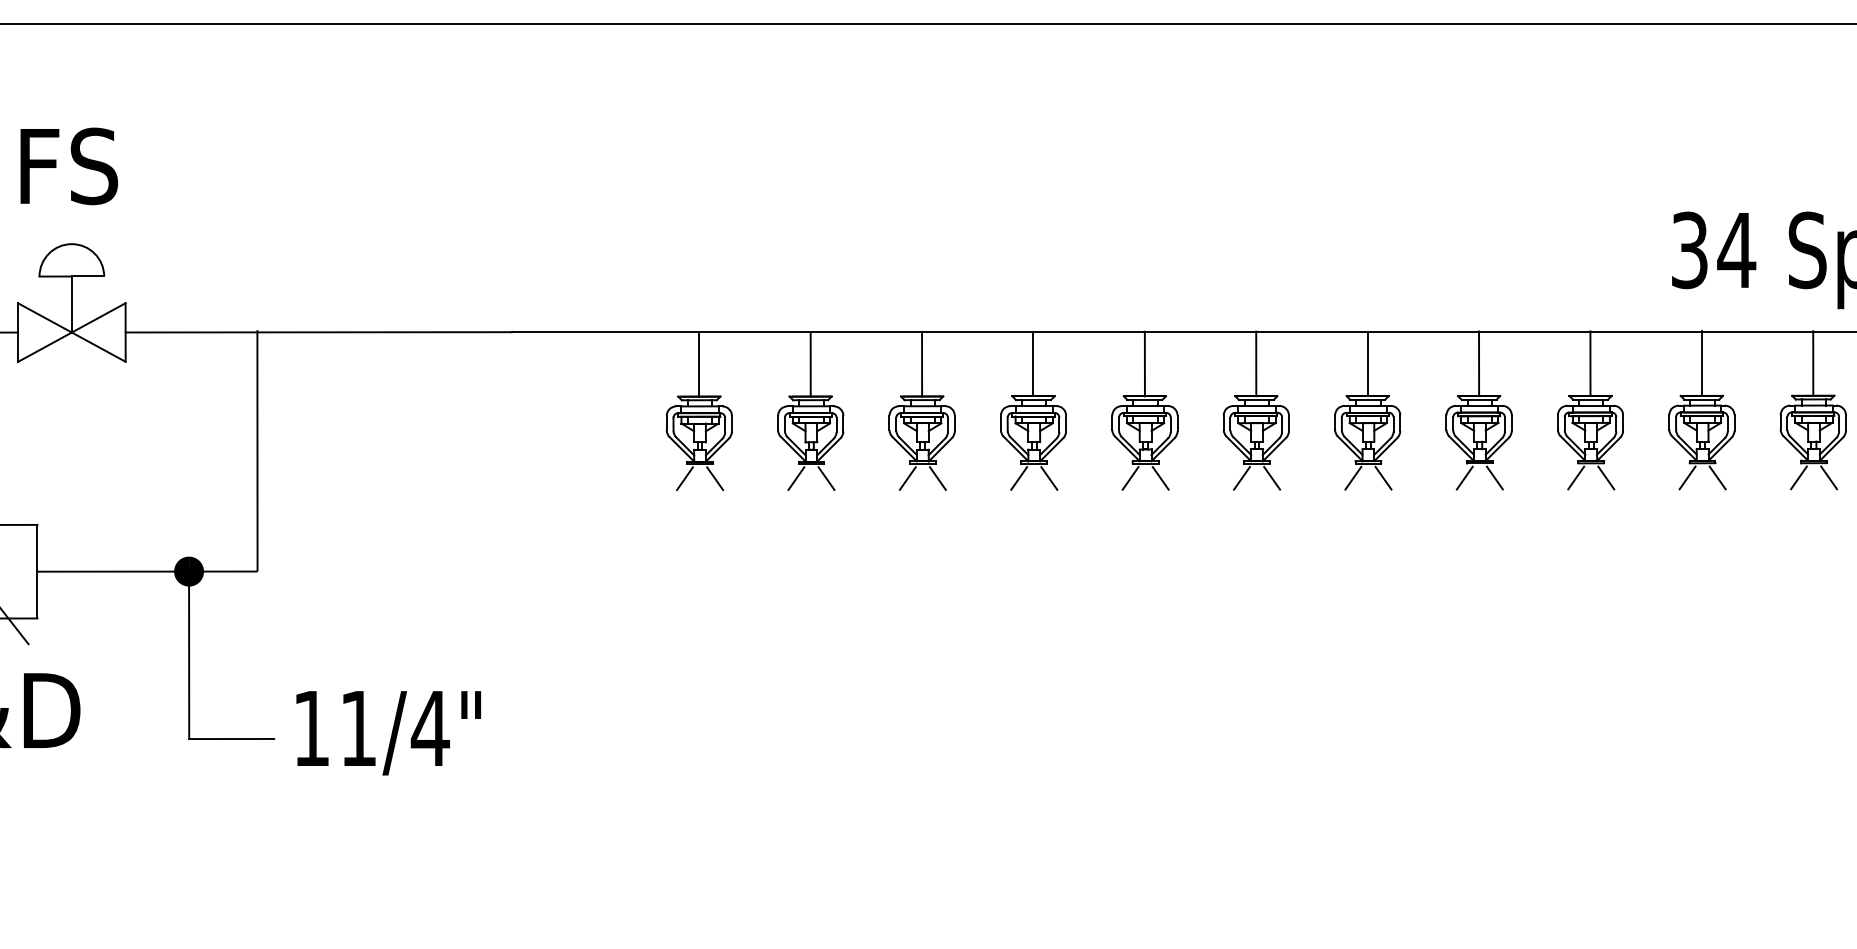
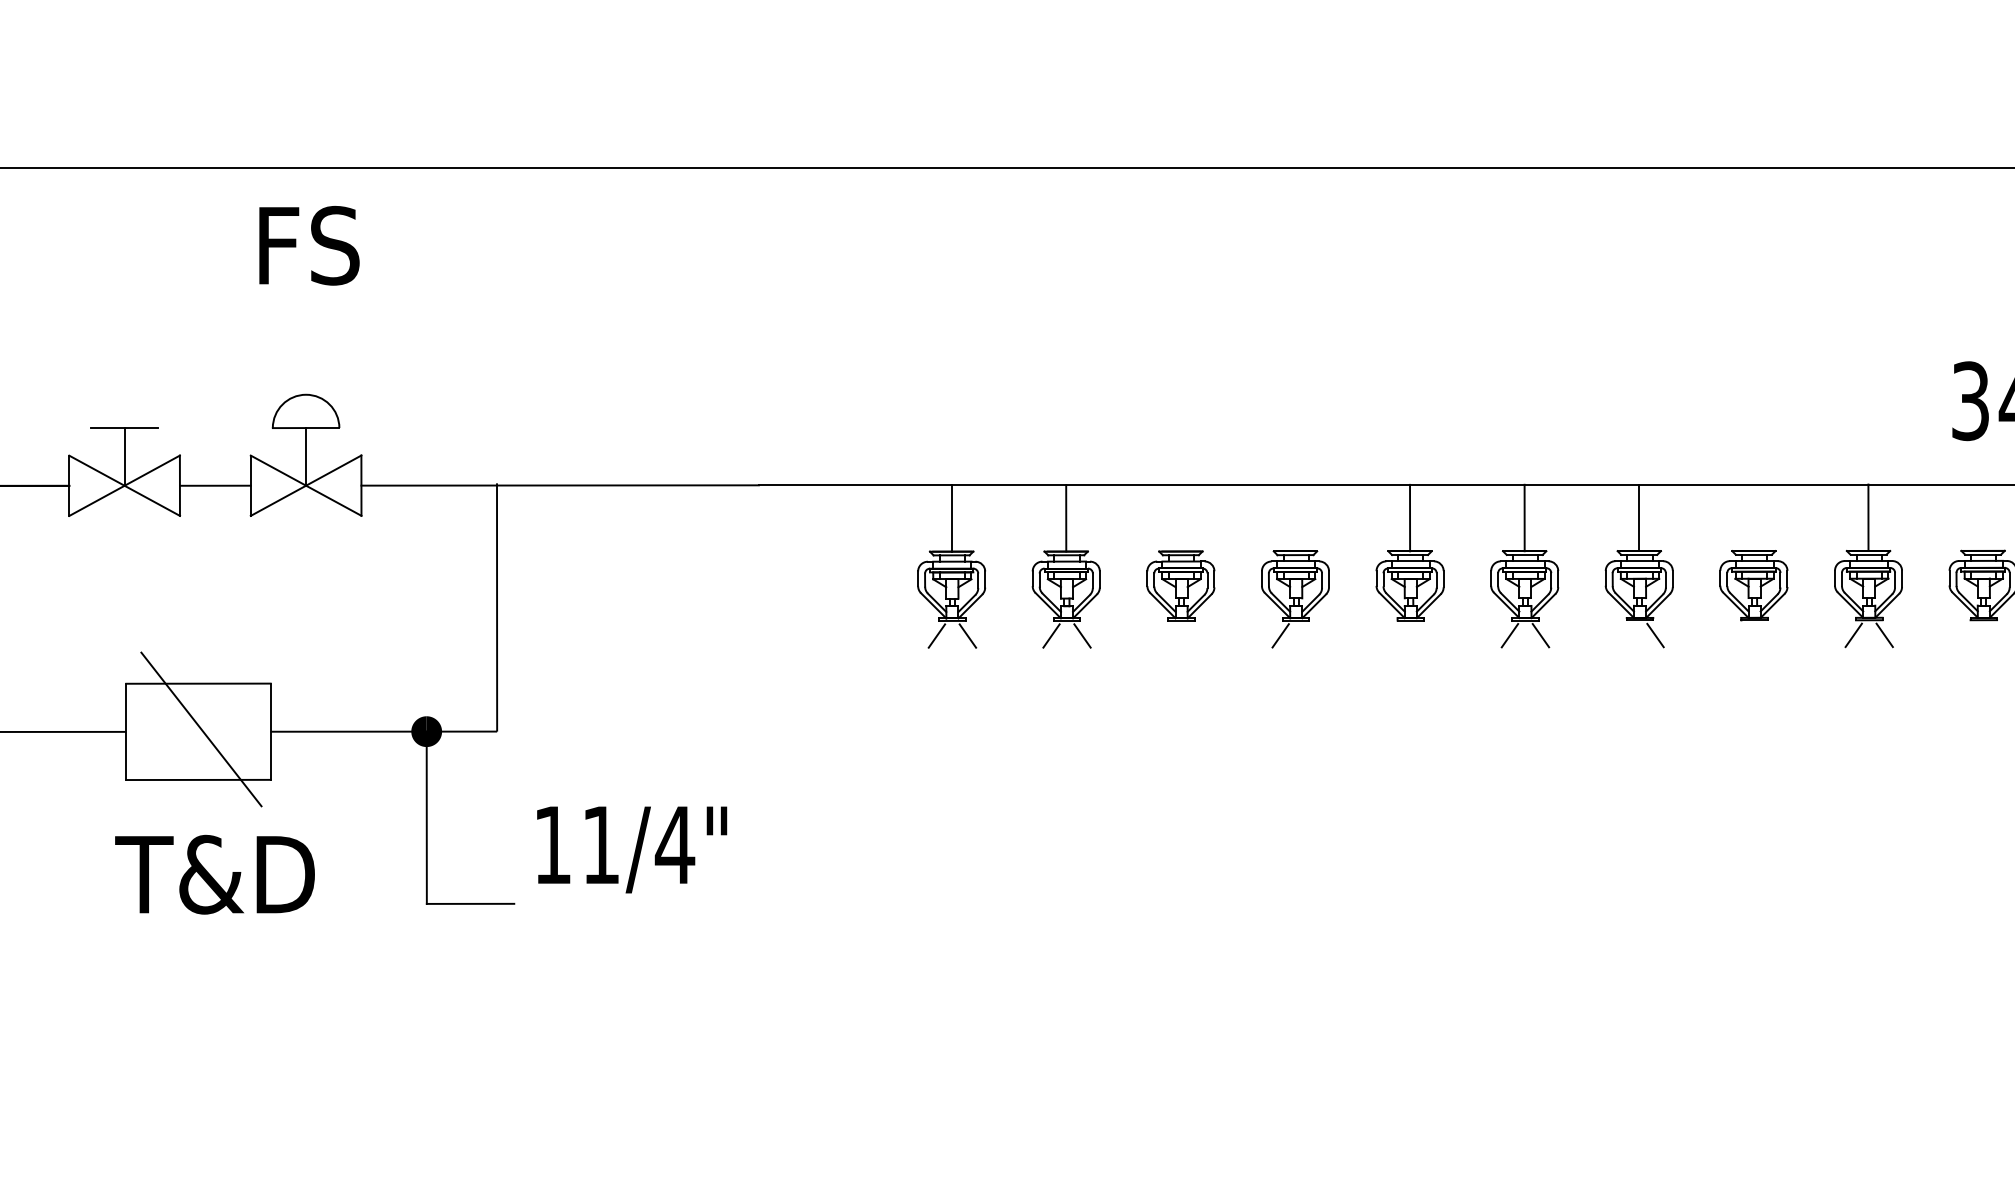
text: (69, 166) -> (309, 245), moved
line: (1033, 363) -> (1295, 517), removed
line: (1478, 363) -> (1753, 517), removed
line: (1702, 363) -> (1983, 517), removed
line: (921, 364) -> (1180, 518), removed
line: (1687, 477) -> (1968, 634), removed
line: (1717, 477) -> (1999, 634), removed
line: (907, 478) -> (1165, 635), removed
line: (937, 478) -> (1196, 635), removed
line: (1049, 478) -> (1311, 635), removed
line: (1130, 478) -> (1395, 635), removed
line: (1160, 478) -> (1426, 635), removed
line: (1353, 478) -> (1624, 635), removed
line: (1465, 478) -> (1739, 635), removed
line: (1494, 478) -> (1769, 635), removed
text: (389, 732) -> (632, 849), moved

